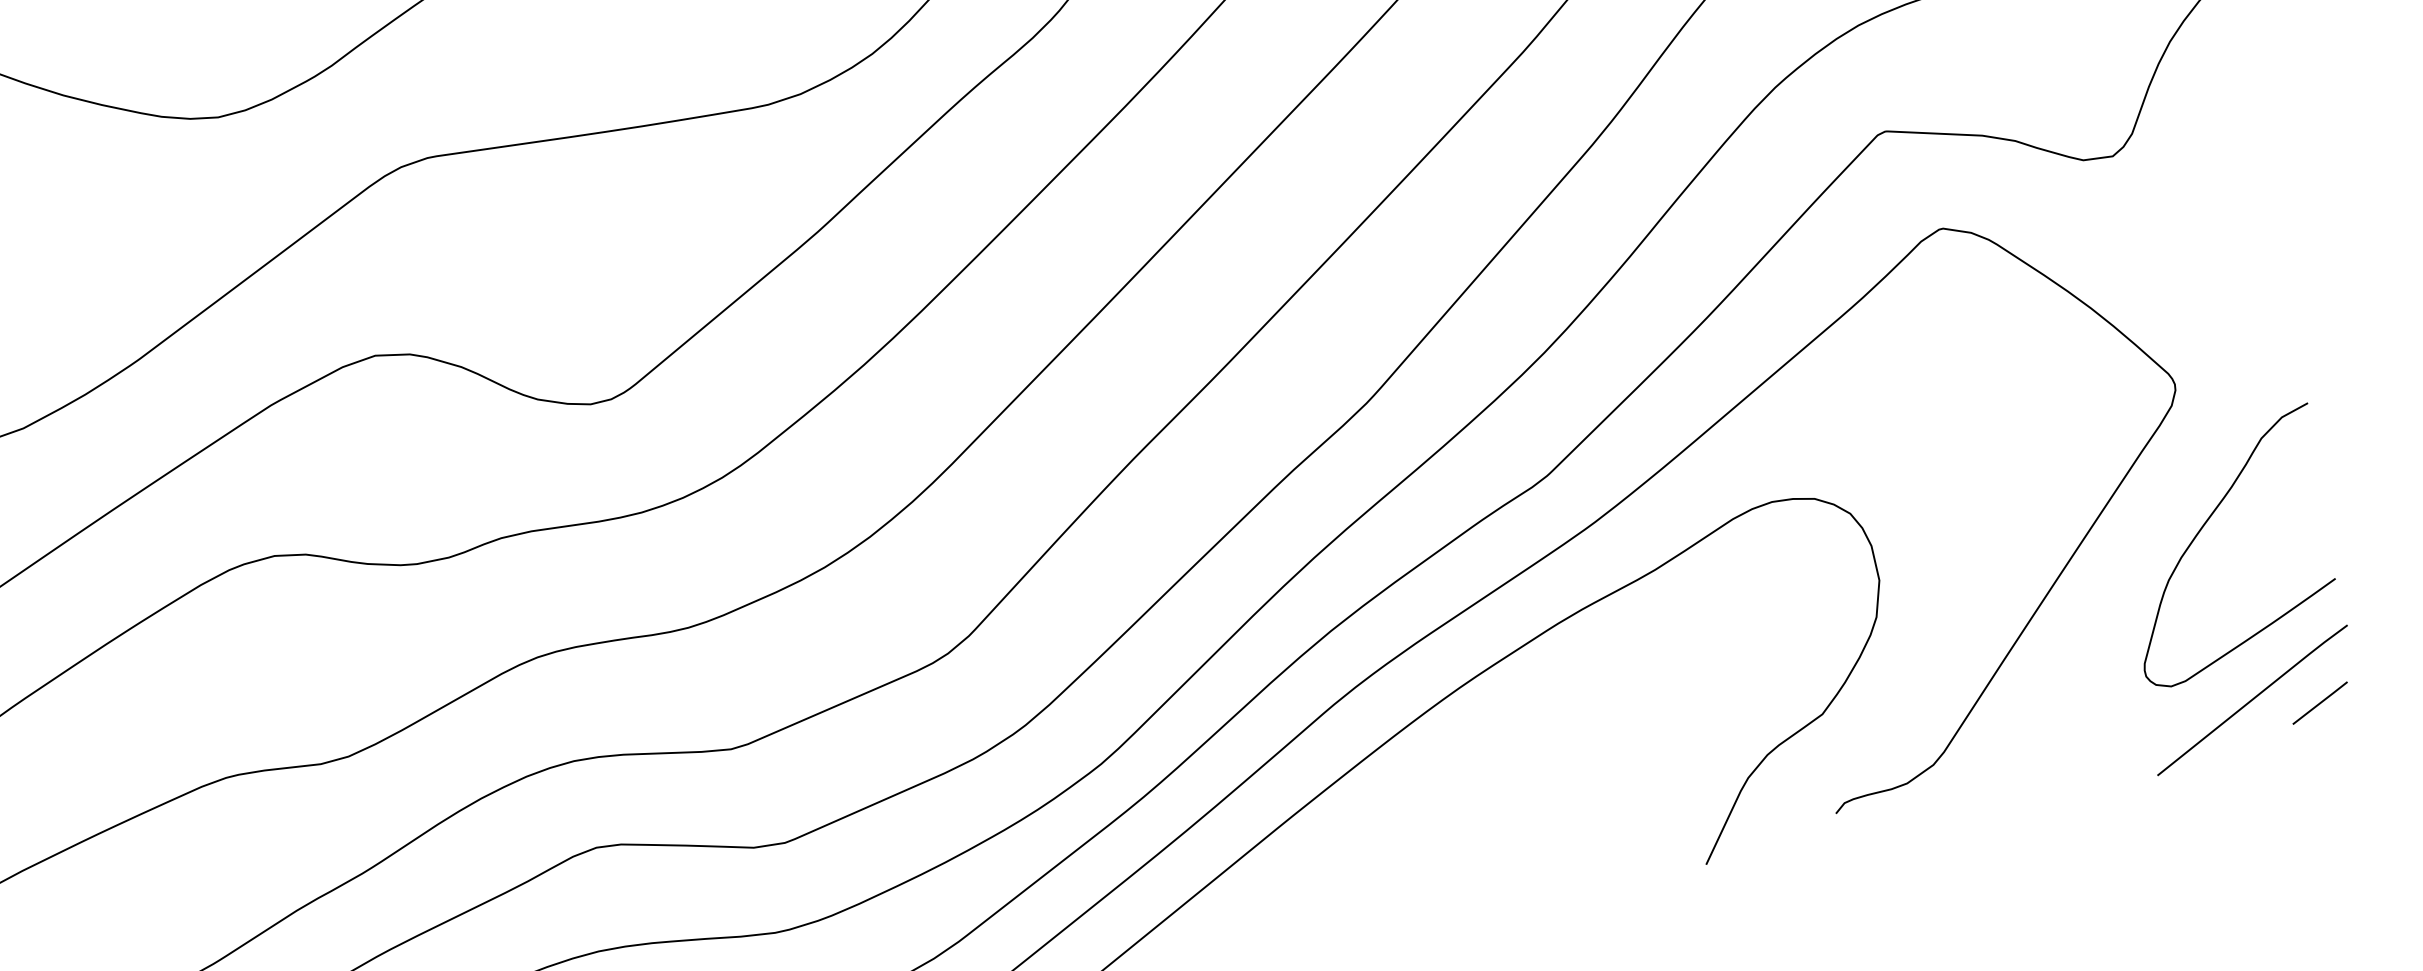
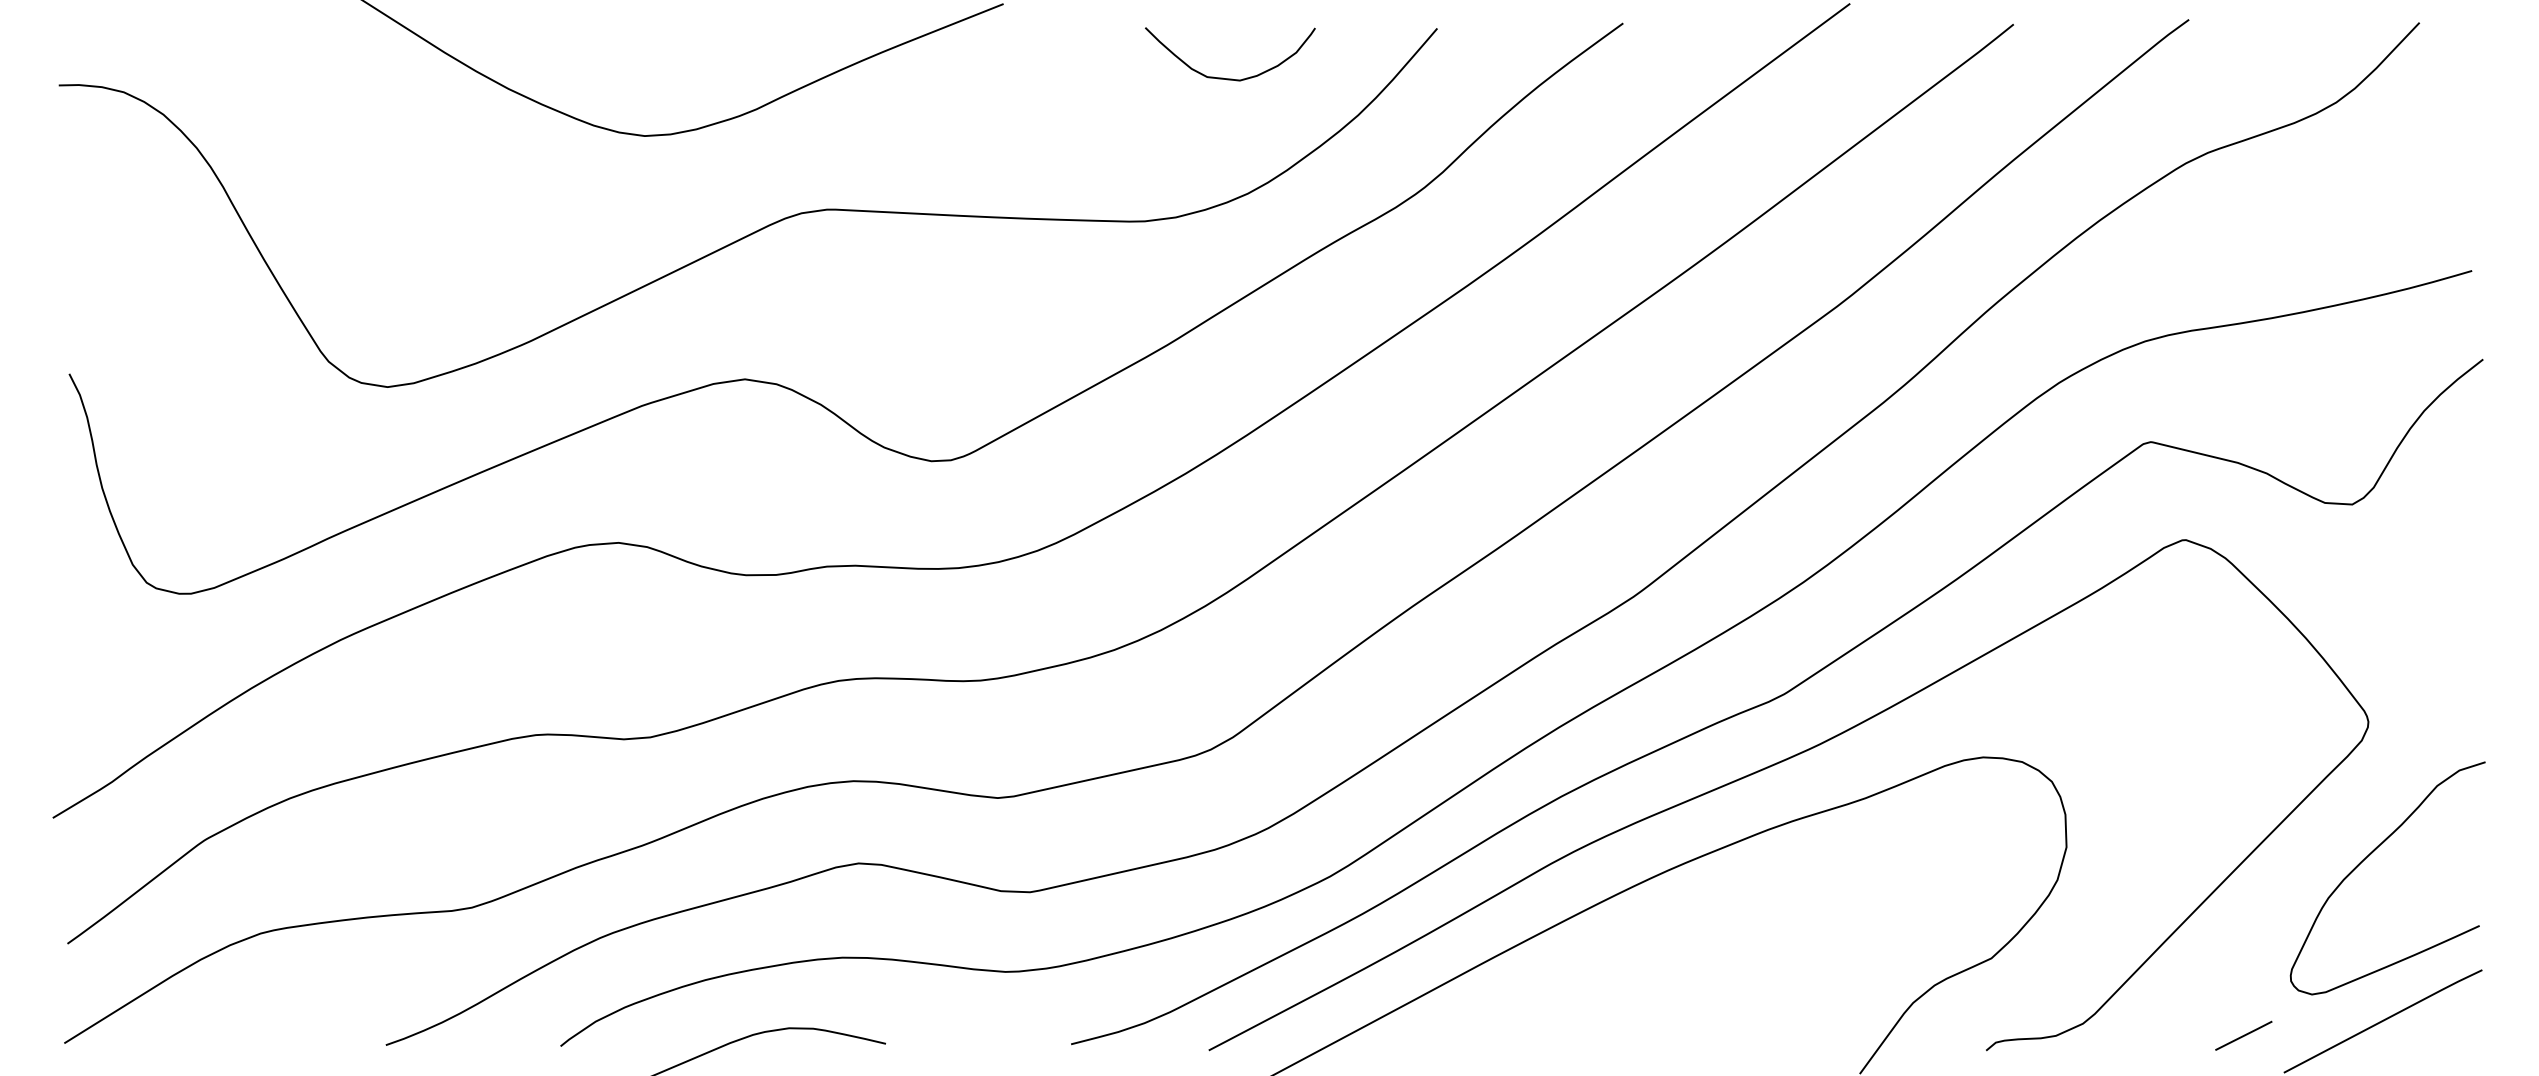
line: (2319, 702) -> (2243, 1035), moved

